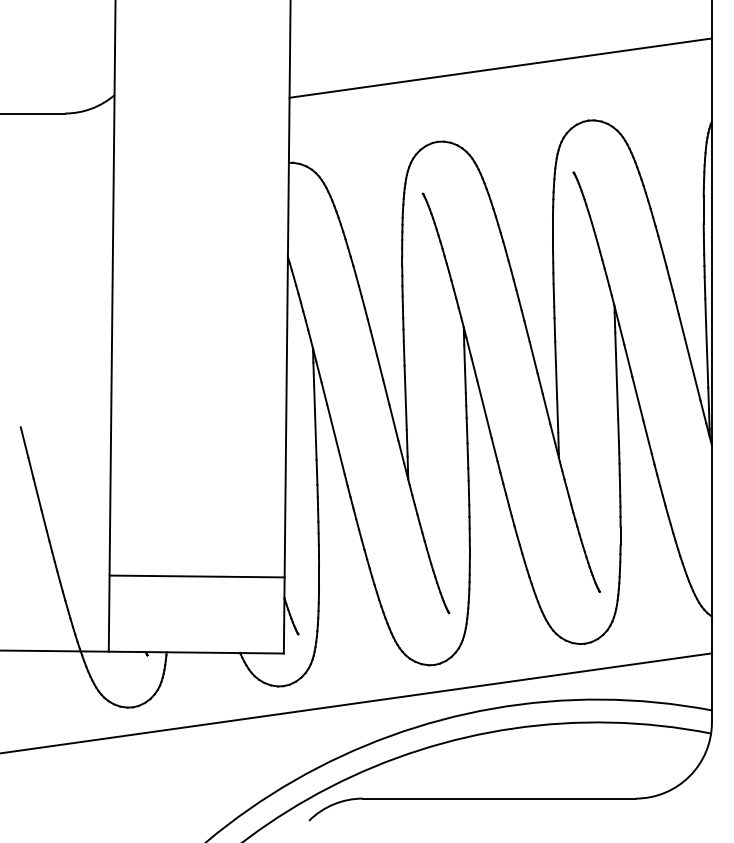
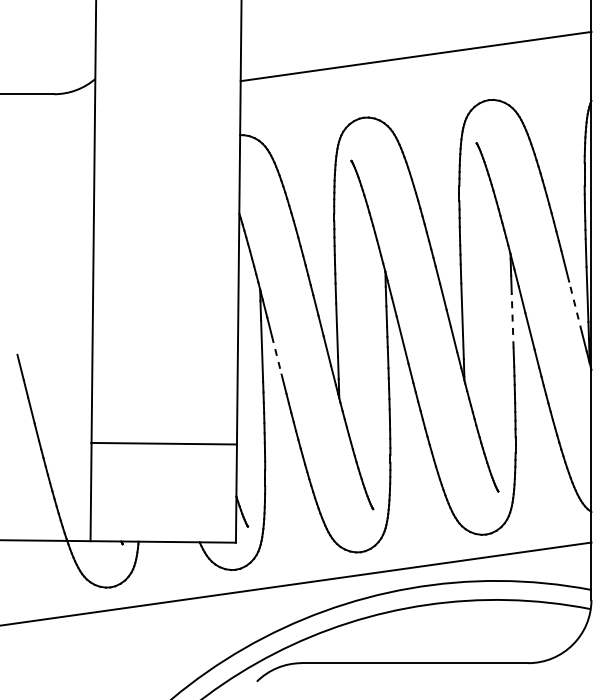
line: (692, 369) -> (575, 306), solid -> dashed
line: (616, 385) -> (512, 320), solid -> dashed
line: (332, 428) -> (276, 355), solid -> dashed
line: (196, 576) -> (163, 443), moved

